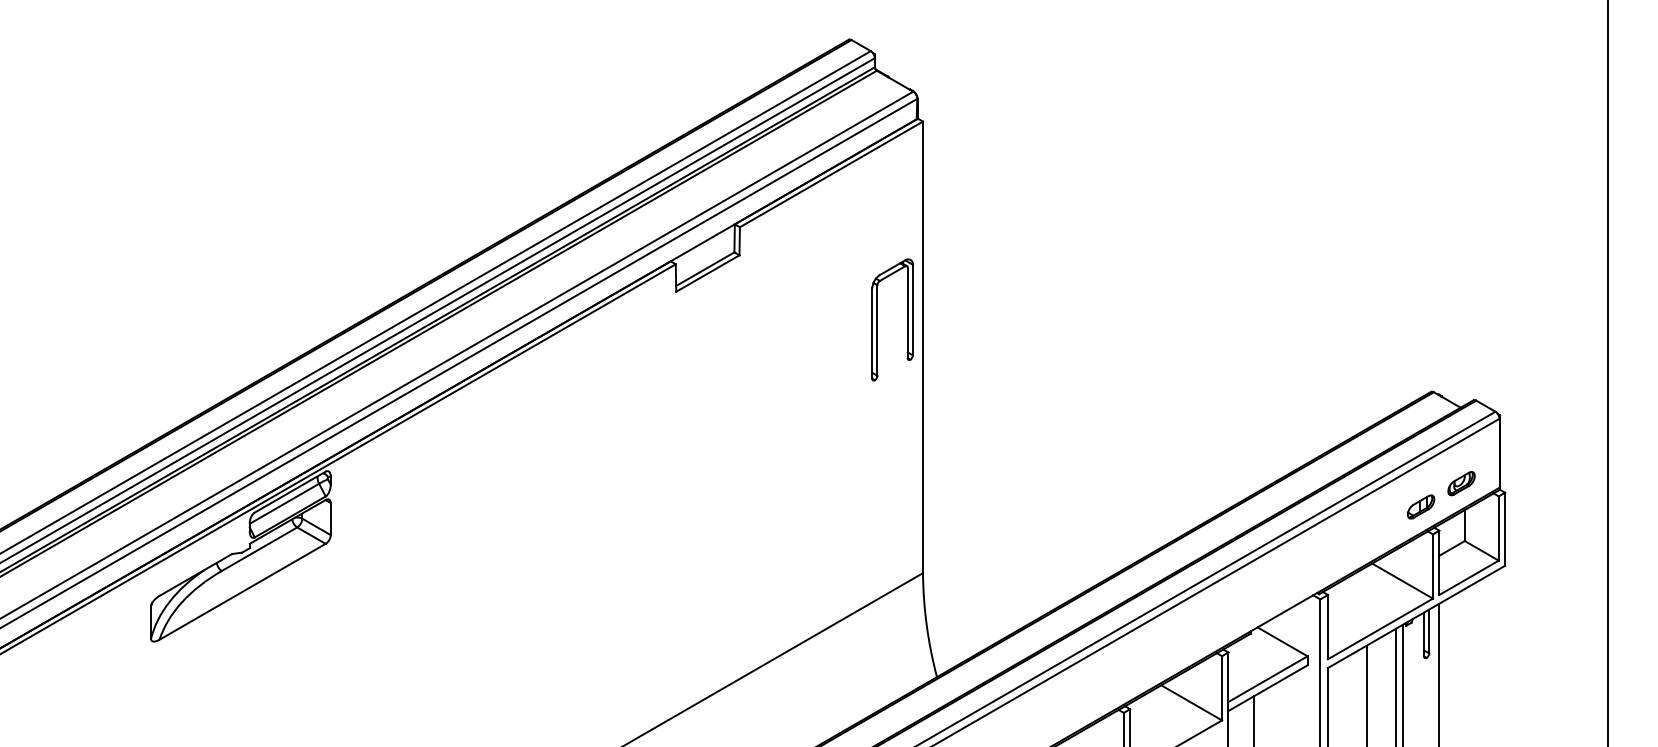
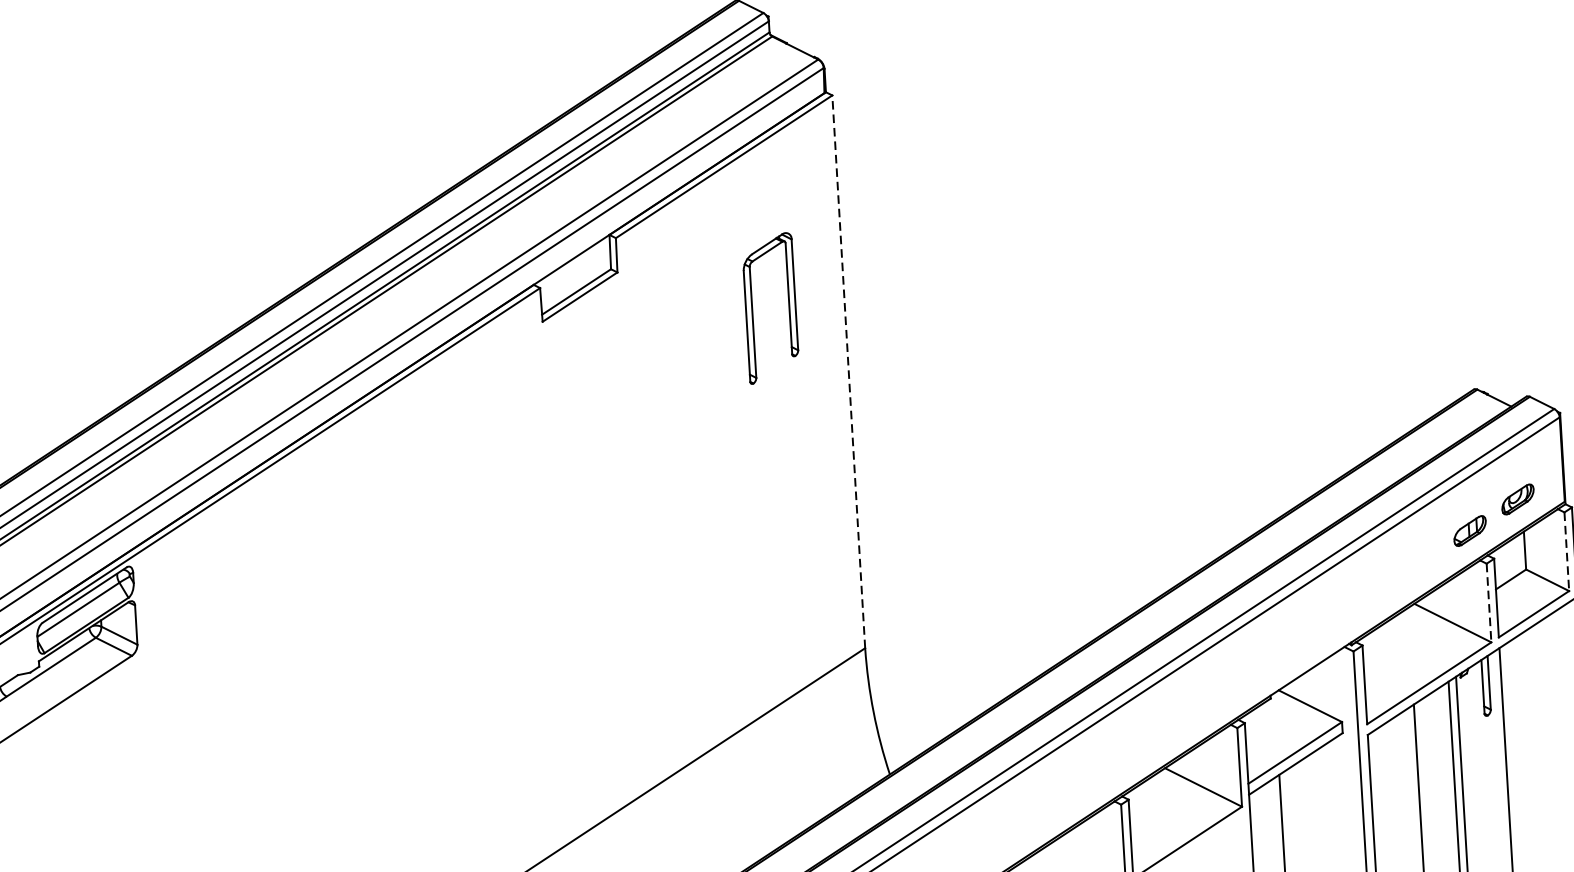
part: (877, 319) -> (752, 308), moved
line: (923, 347) -> (849, 371), solid -> dashed
line: (1498, 529) -> (1566, 552), solid -> dashed
line: (1432, 567) -> (1488, 604), solid -> dashed

